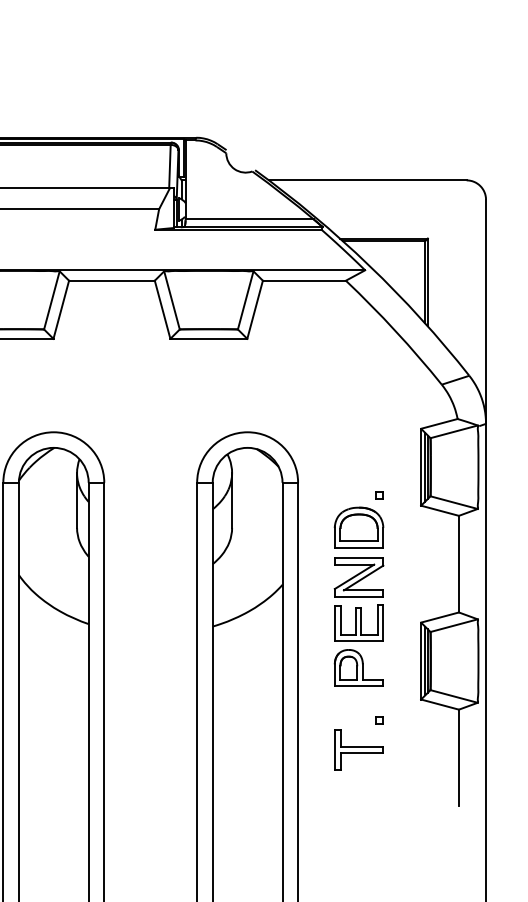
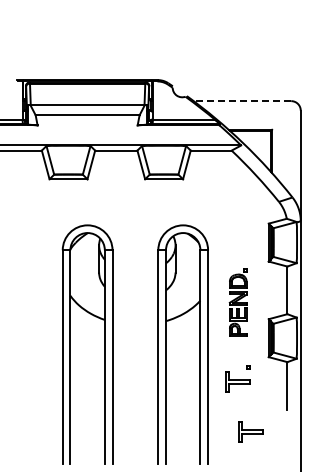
line: (367, 181) -> (242, 101), solid -> dashed
part: (359, 588) -> (238, 302), size x0.7
part: (384, 850) -> (250, 431), added

